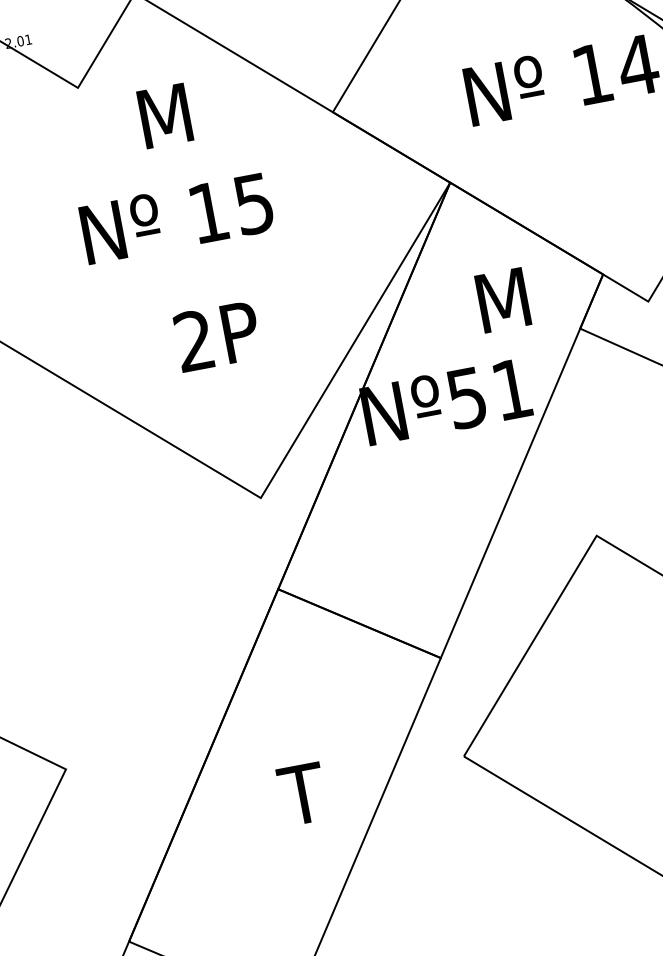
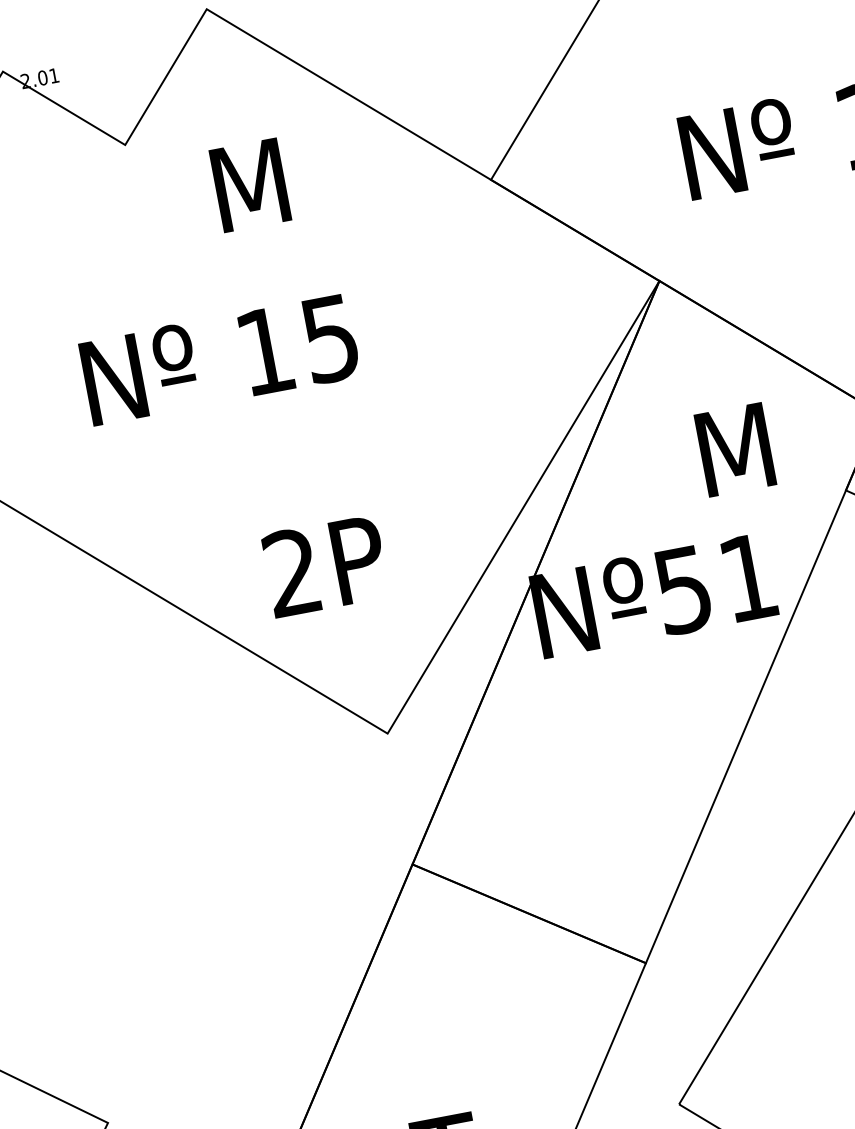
text: (175, 218) -> (217, 359), moved
text: (214, 337) -> (321, 567), moved

